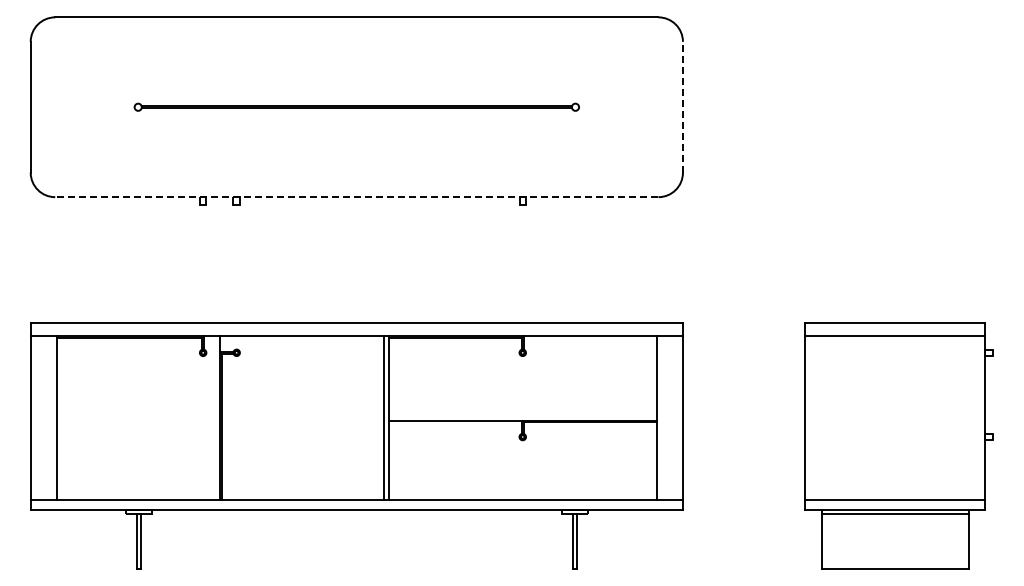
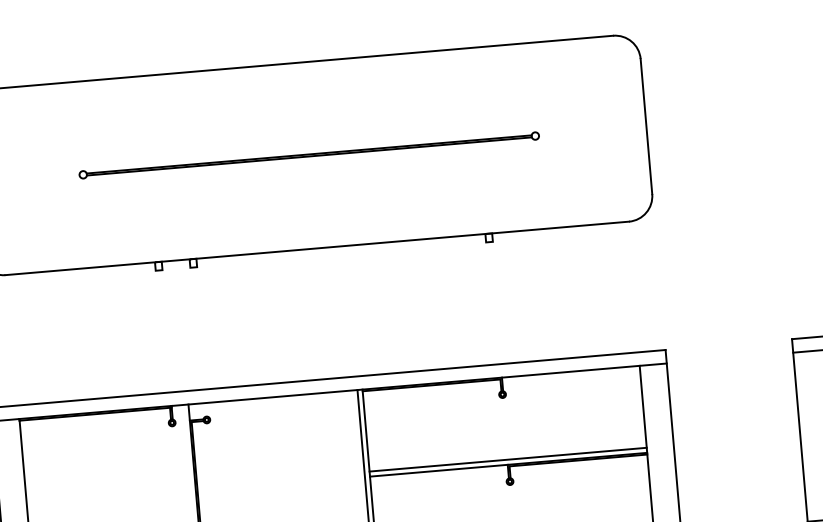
line: (682, 106) -> (645, 125), dashed -> solid
line: (356, 197) -> (316, 248), dashed -> solid
line: (522, 415) -> (507, 459), added

